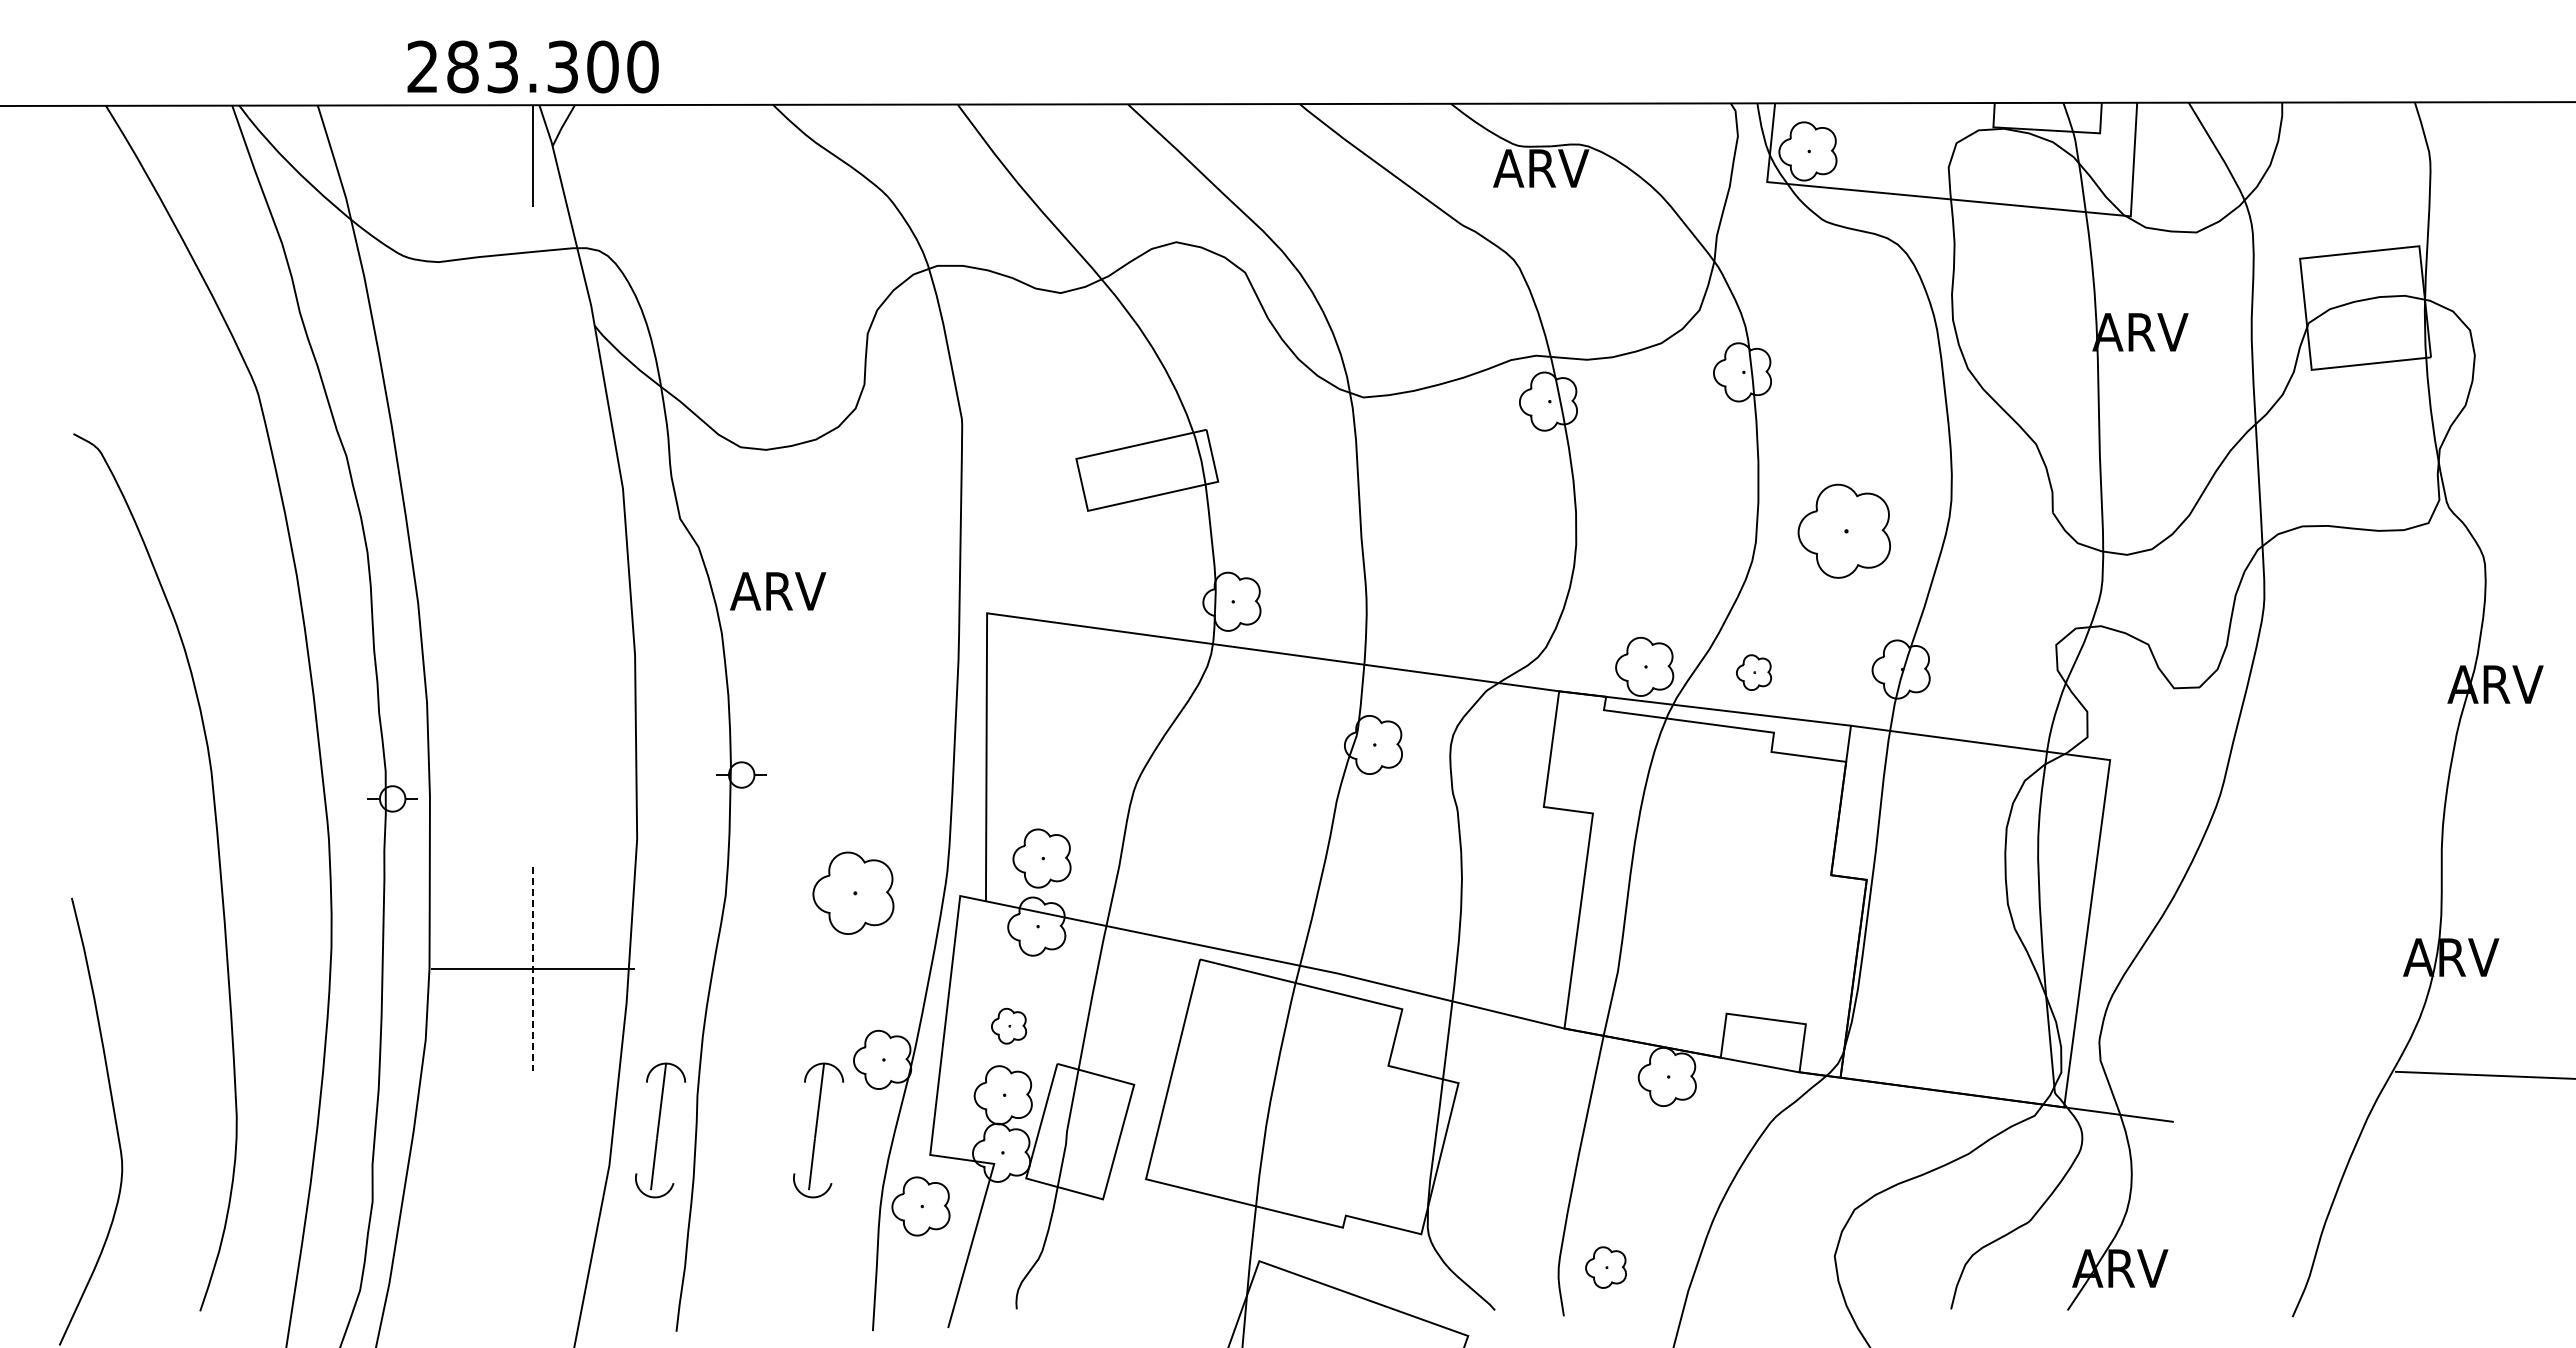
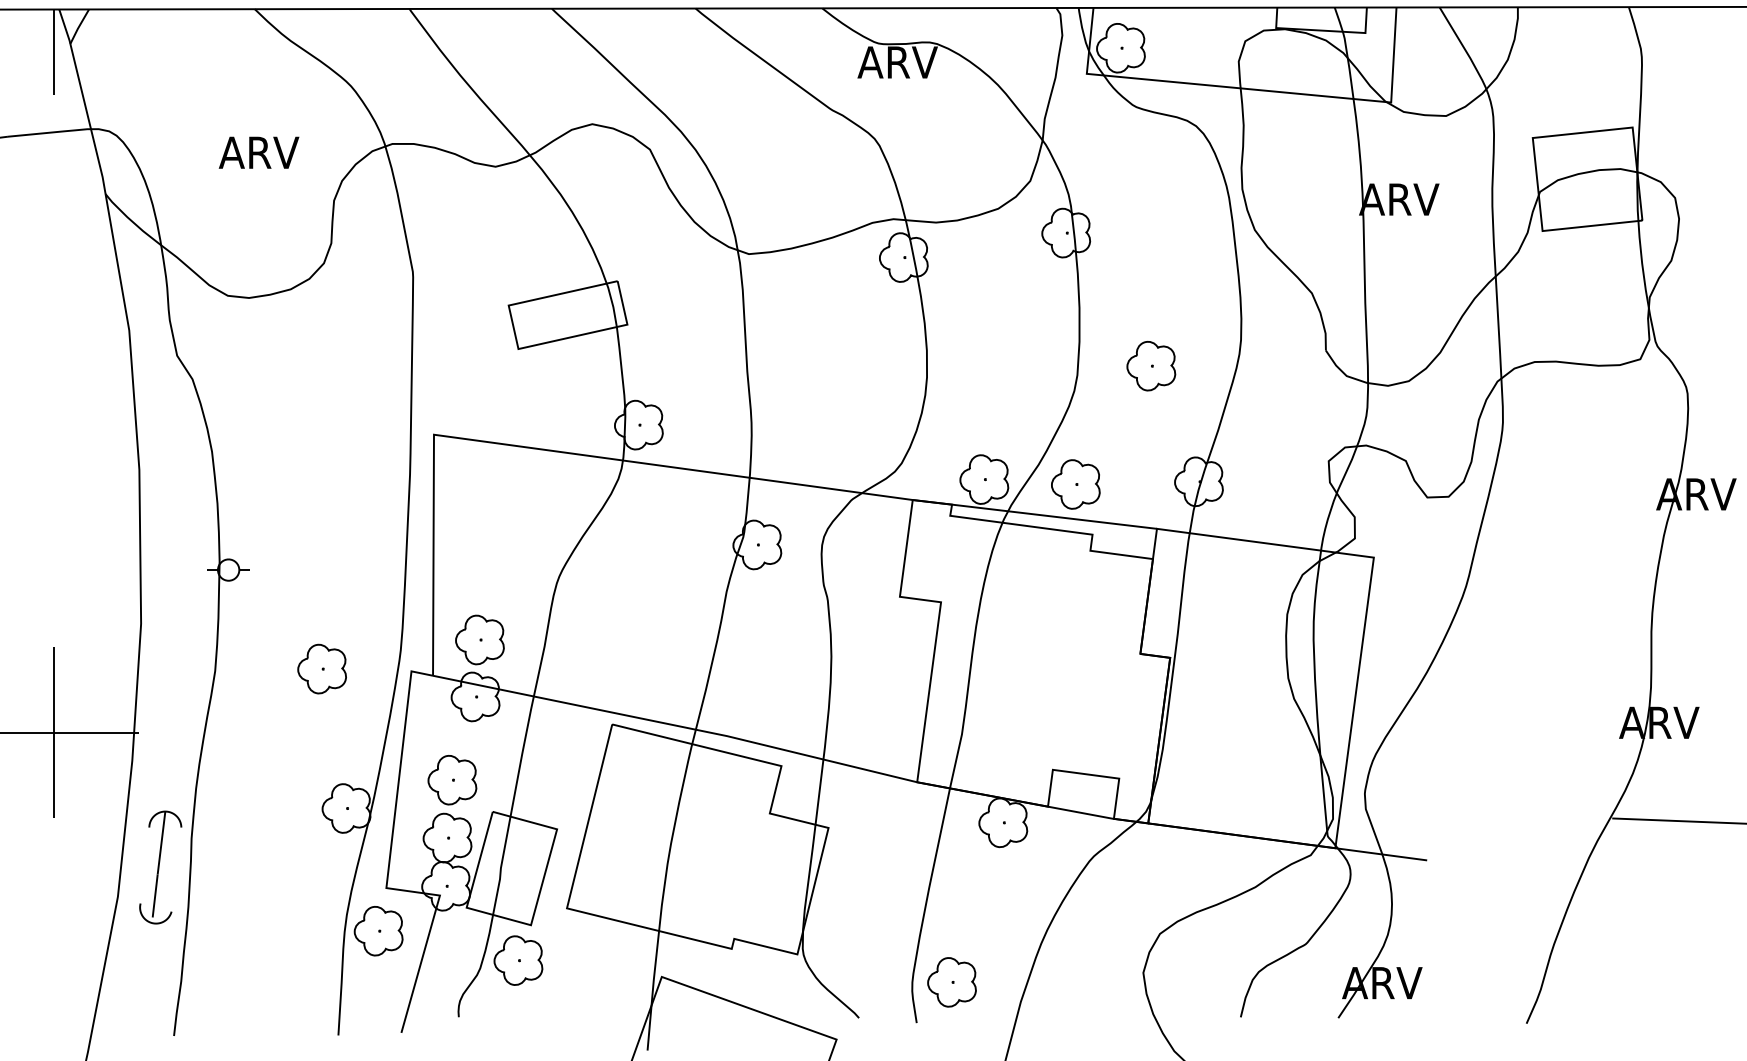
part: (1843, 531) -> (1150, 366), size x0.62
text: (778, 591) -> (259, 152), moved
part: (1753, 672) -> (1075, 484), size x1.67
part: (853, 893) -> (322, 669), size x0.71
line: (533, 969) -> (54, 732), dashed -> solid
part: (1008, 1026) -> (451, 780), size x1.67
part: (818, 1130) -> (292, 867), removed
part: (1087, 1241) -> (518, 960), added
part: (1605, 1267) -> (951, 982), size x1.43

